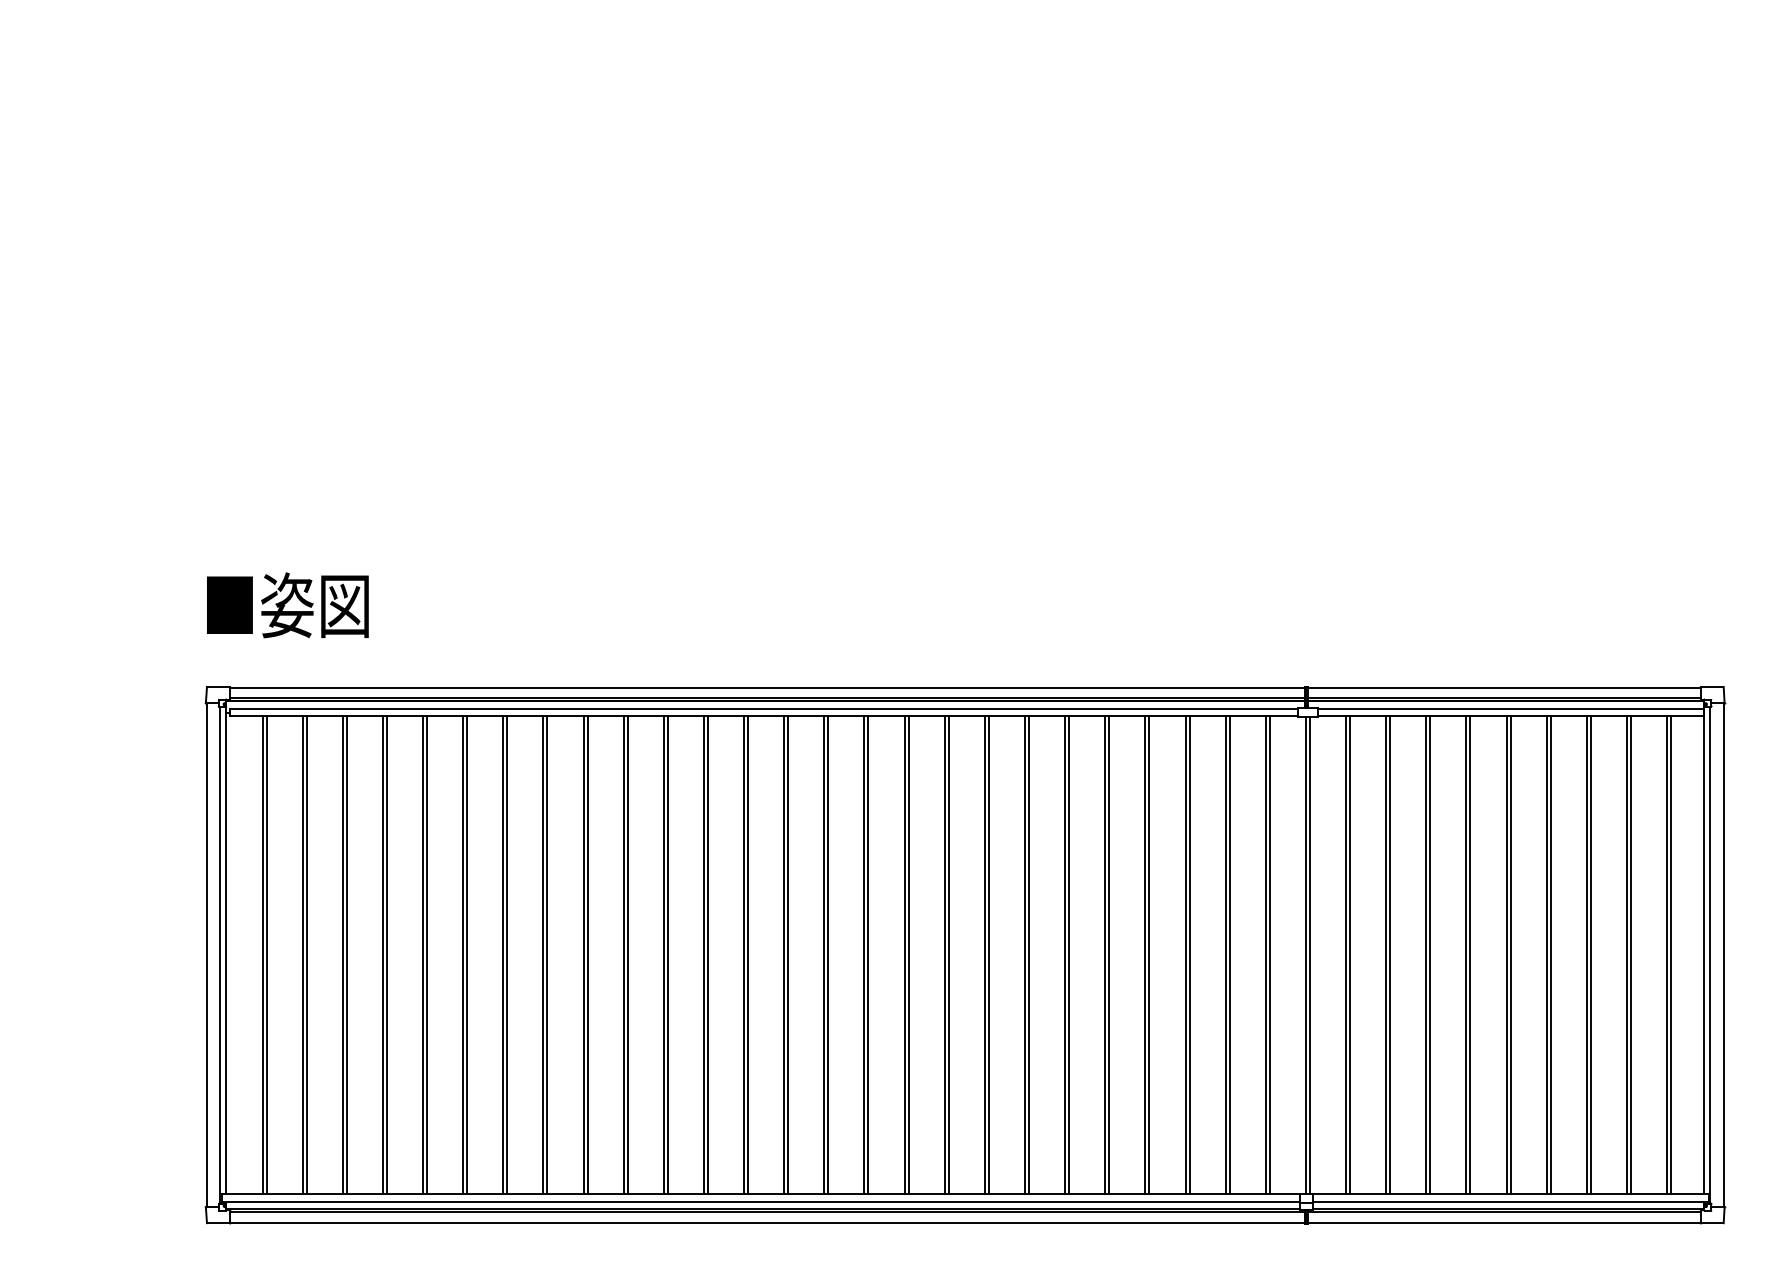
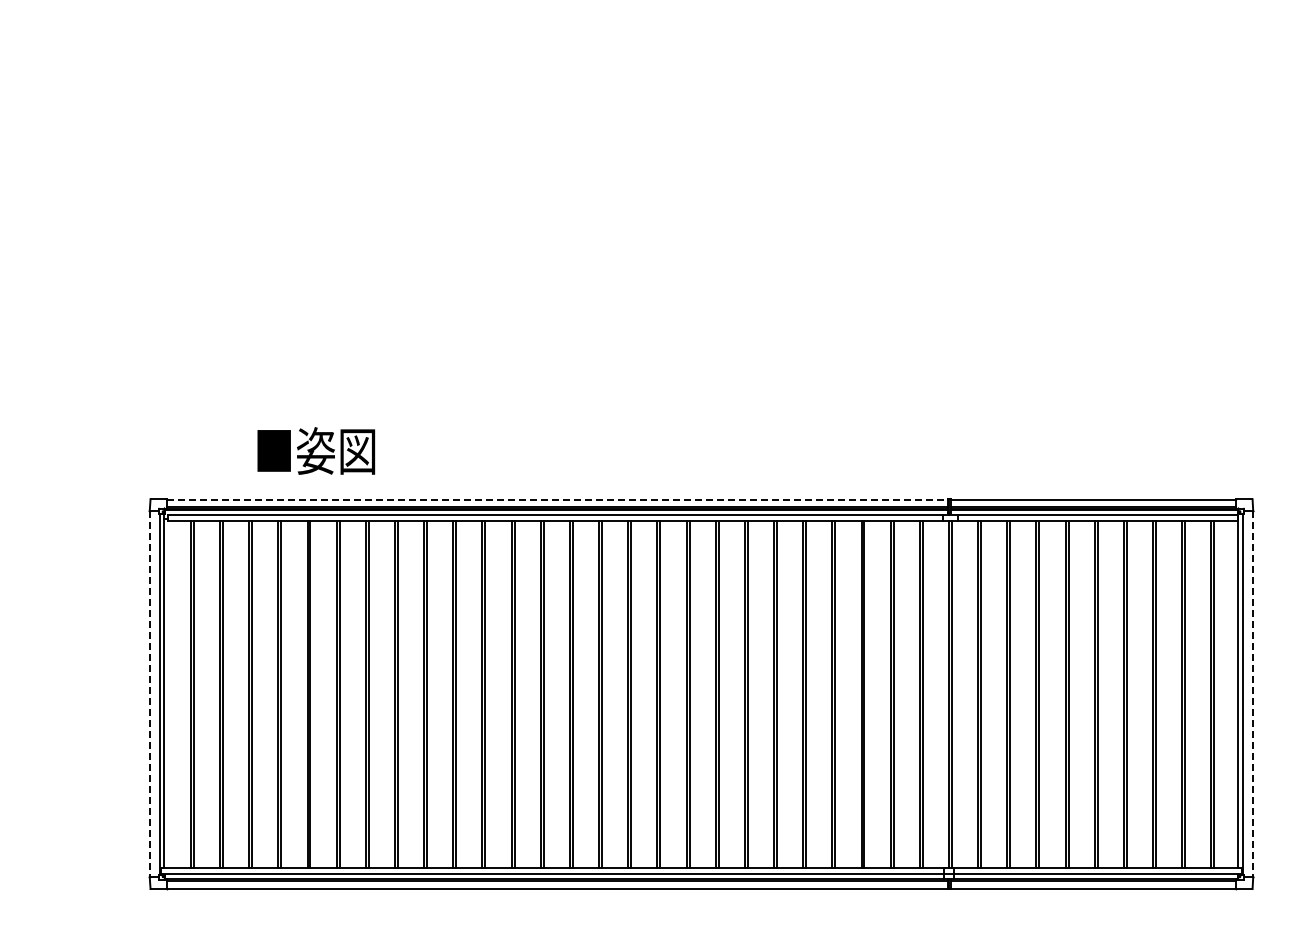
text: (288, 604) -> (316, 450), moved
line: (768, 687) -> (558, 499), solid -> dashed
line: (206, 955) -> (150, 694), solid -> dashed
line: (1723, 955) -> (1252, 694), solid -> dashed

